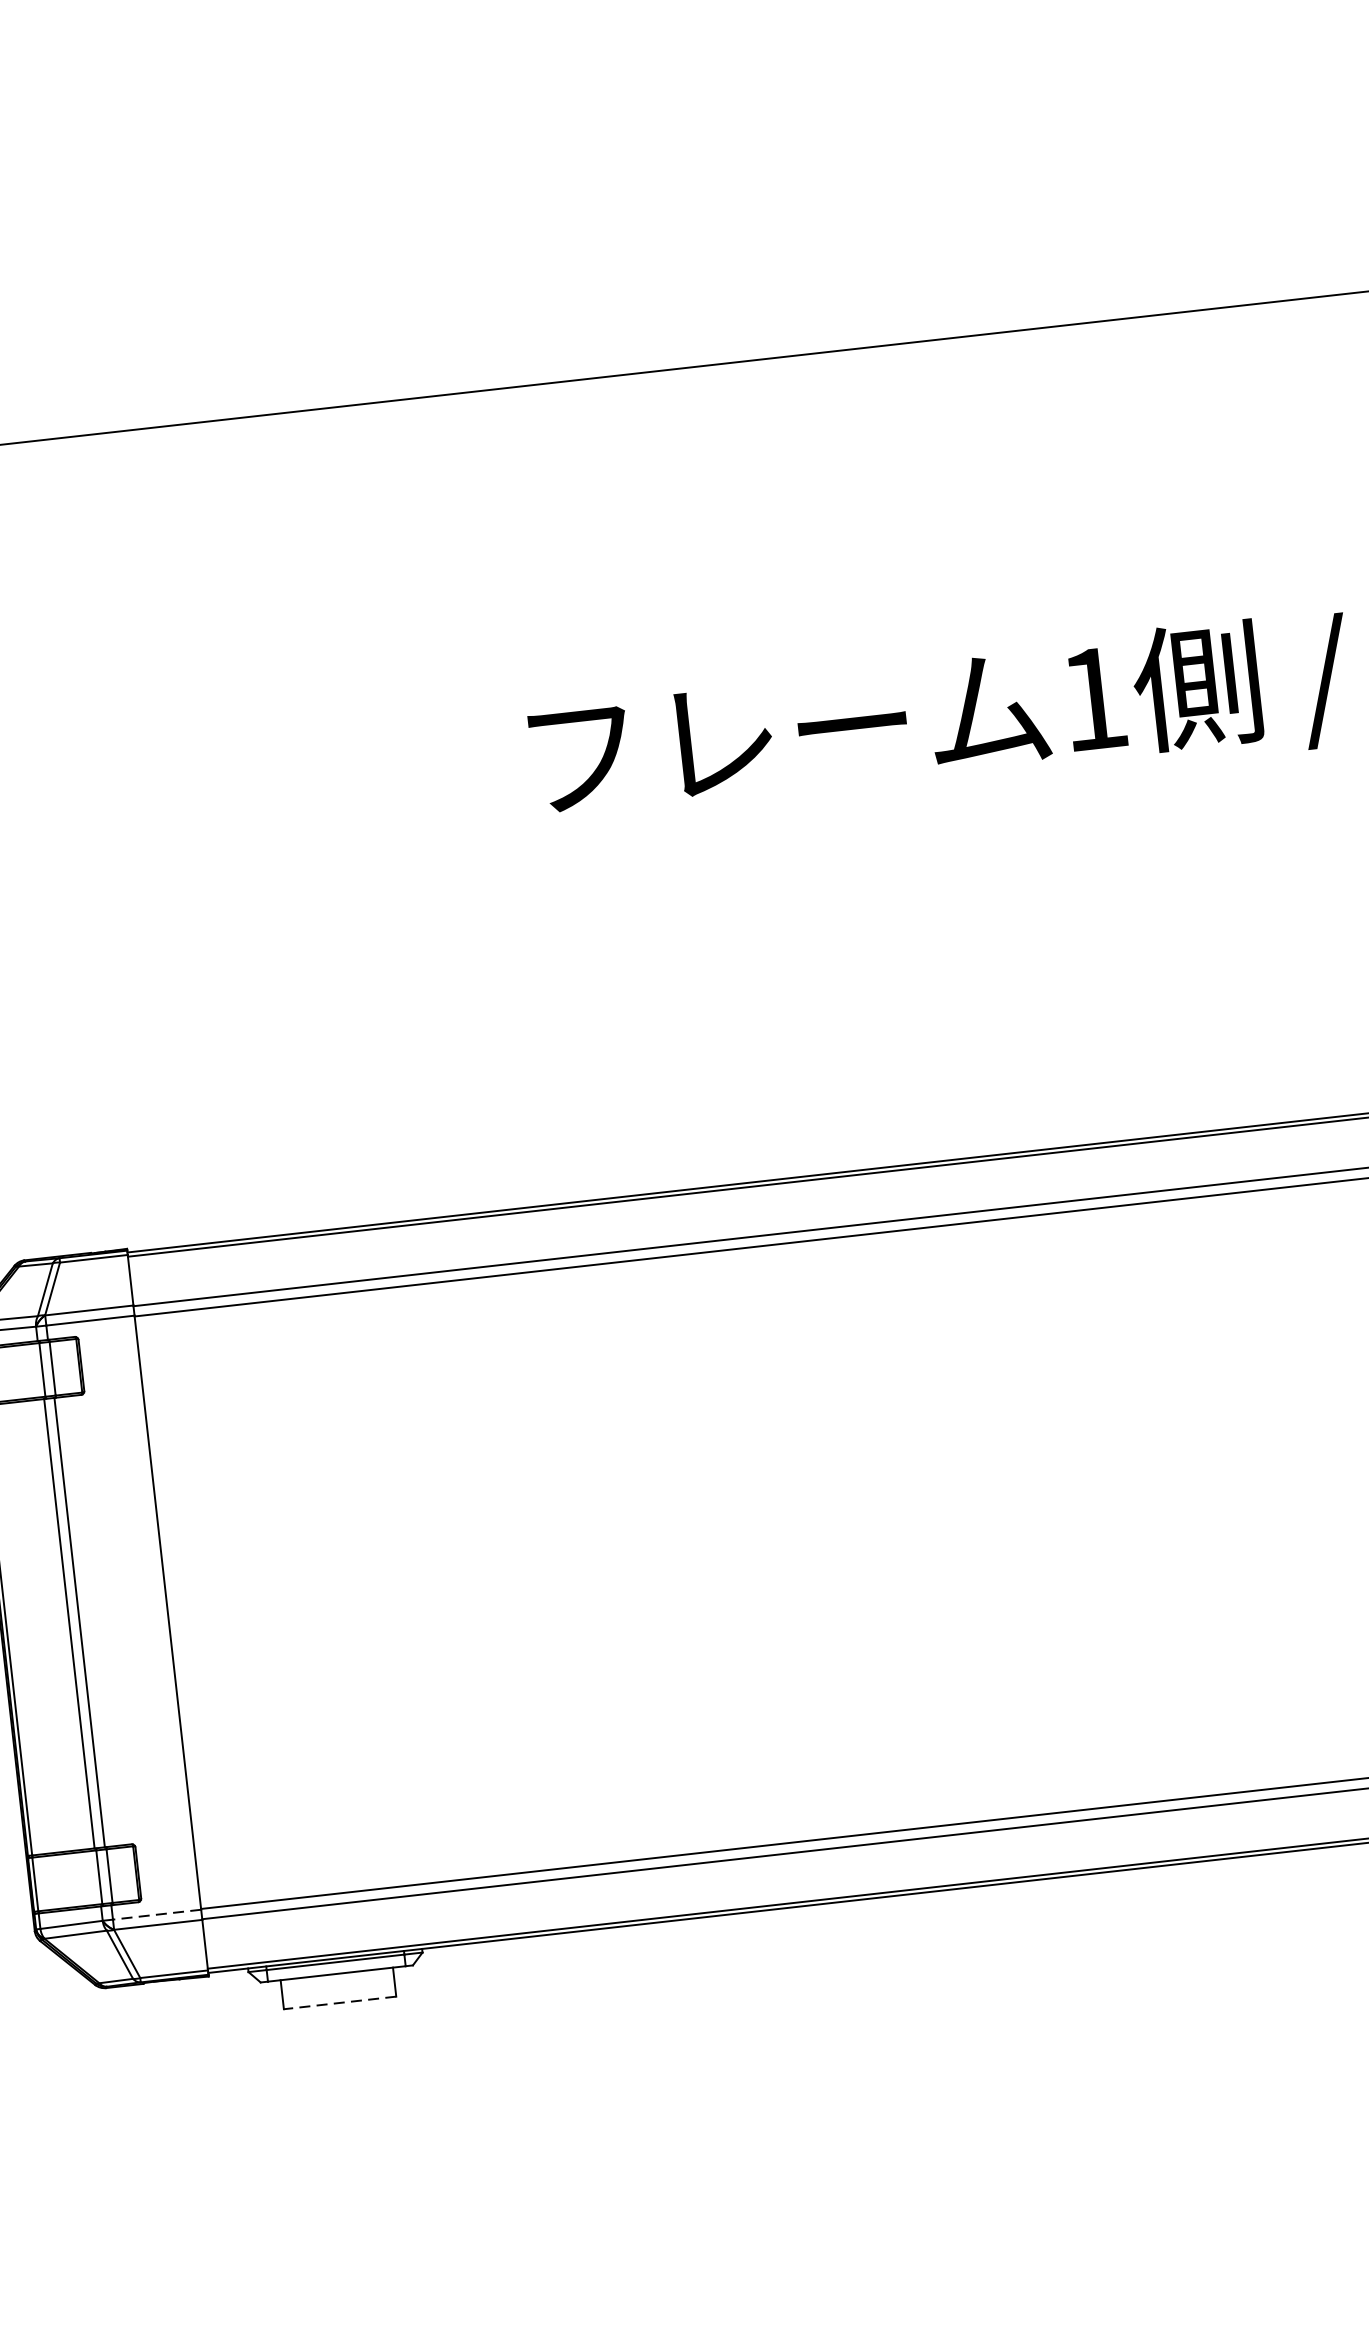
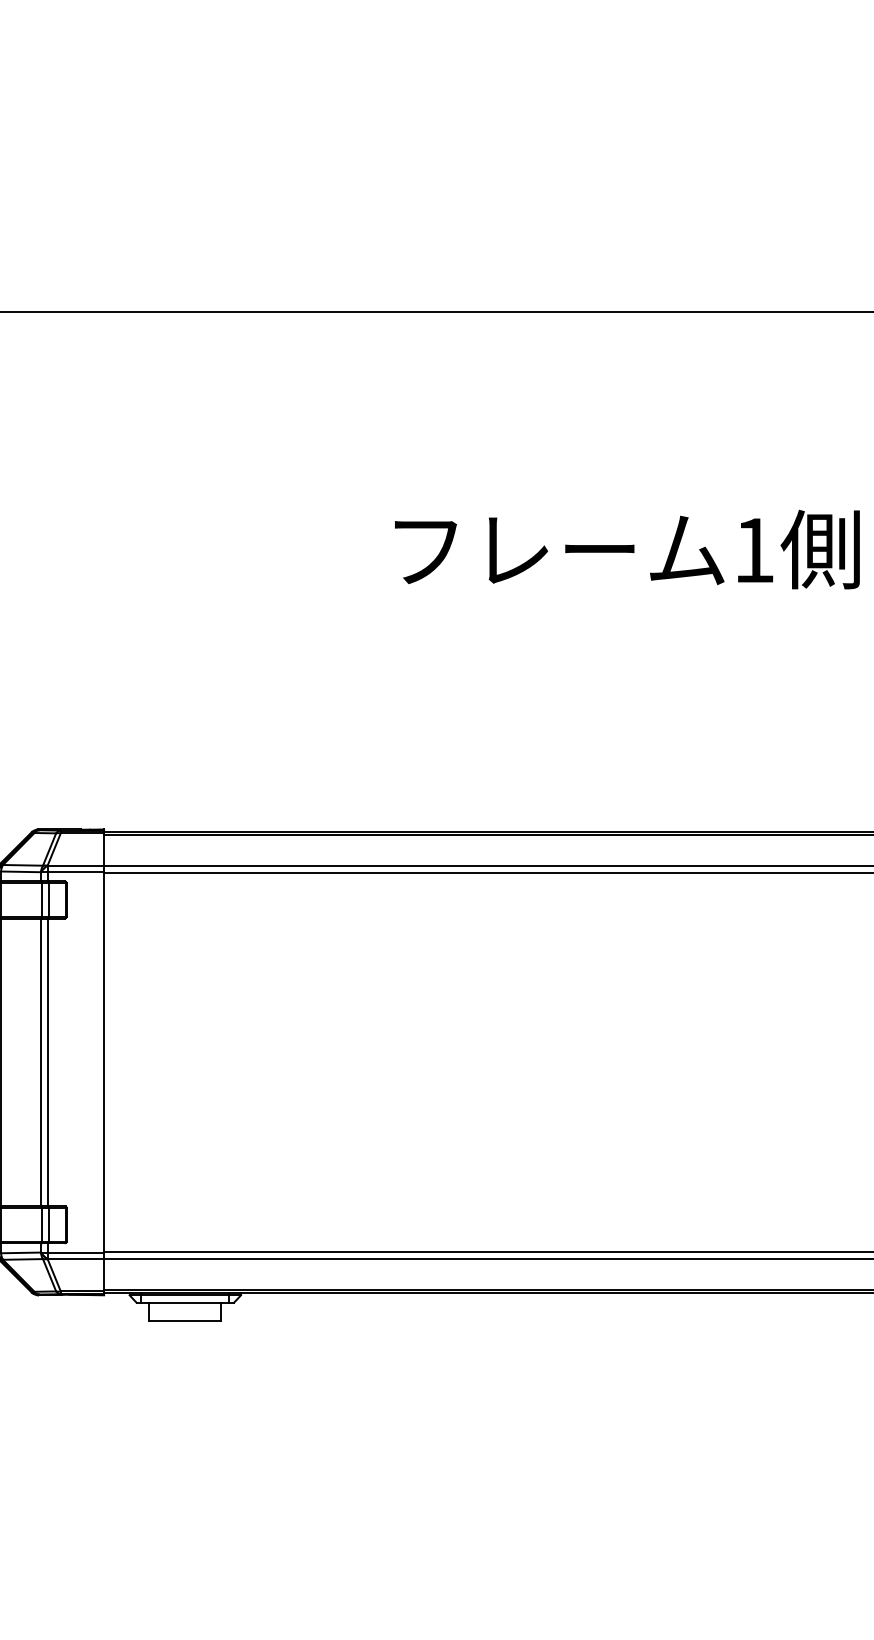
line: (156, 1914) -> (75, 1252), dashed -> solid
line: (340, 2003) -> (185, 1321), dashed -> solid

